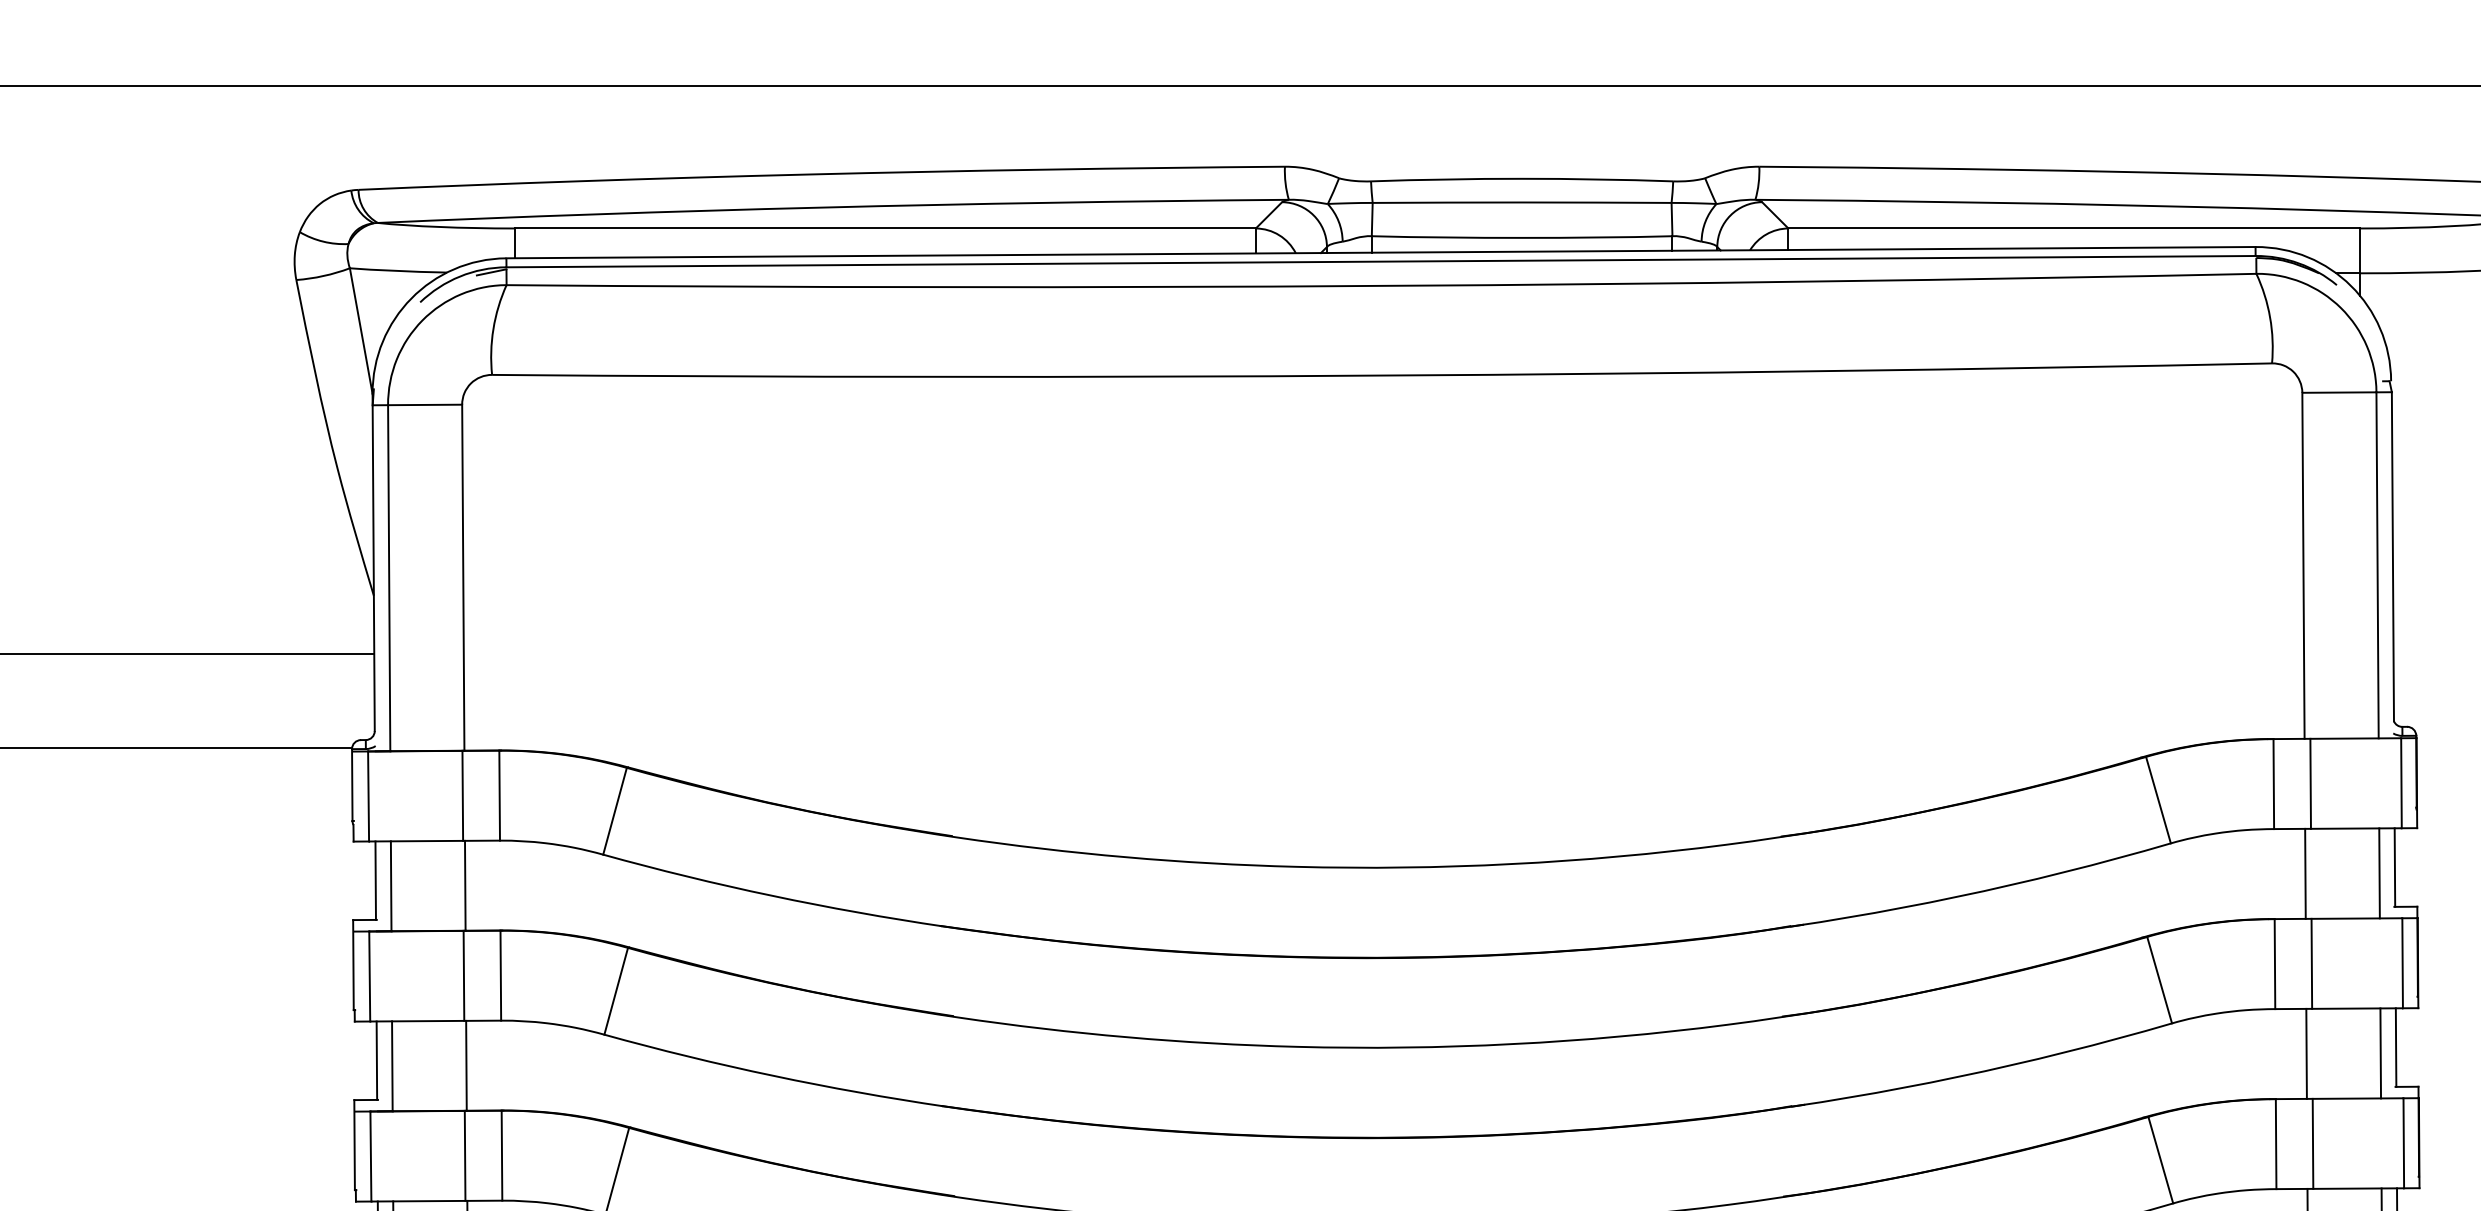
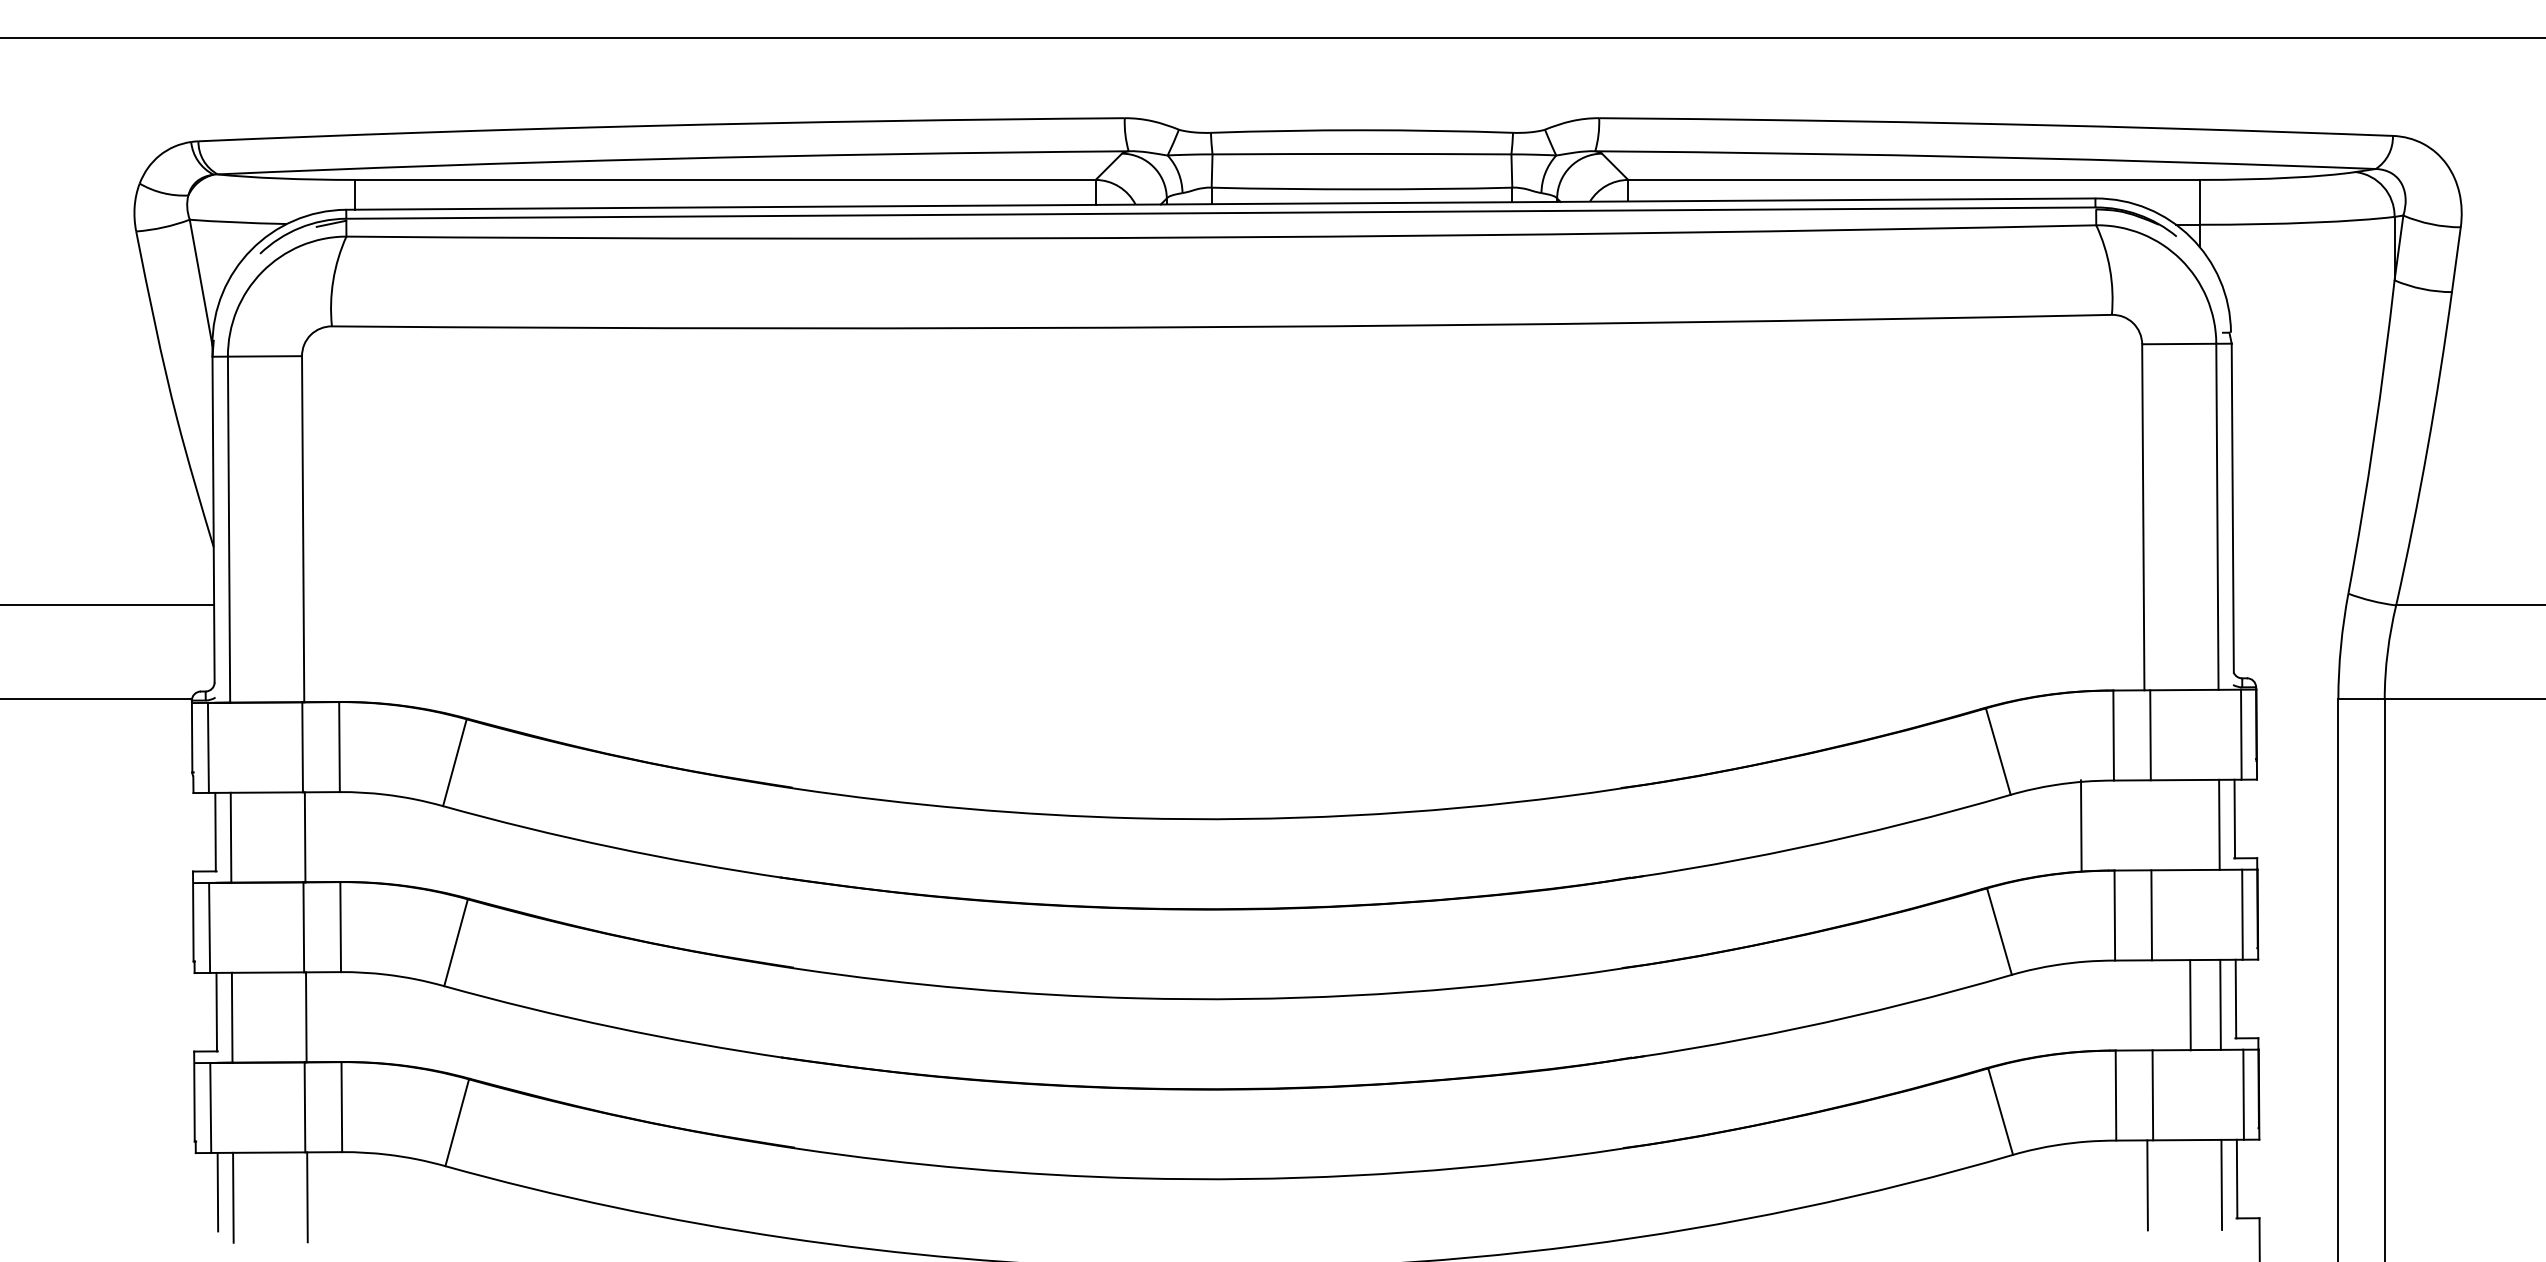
line: (2305, 874) -> (2081, 825), moved
line: (2306, 1054) -> (2190, 1005), moved

